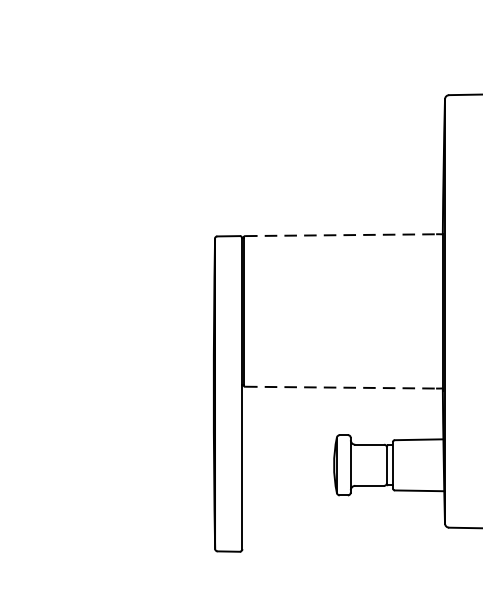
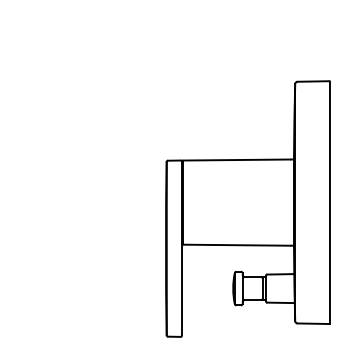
line: (341, 236) -> (237, 160), dashed -> solid
line: (341, 388) -> (237, 245), dashed -> solid

